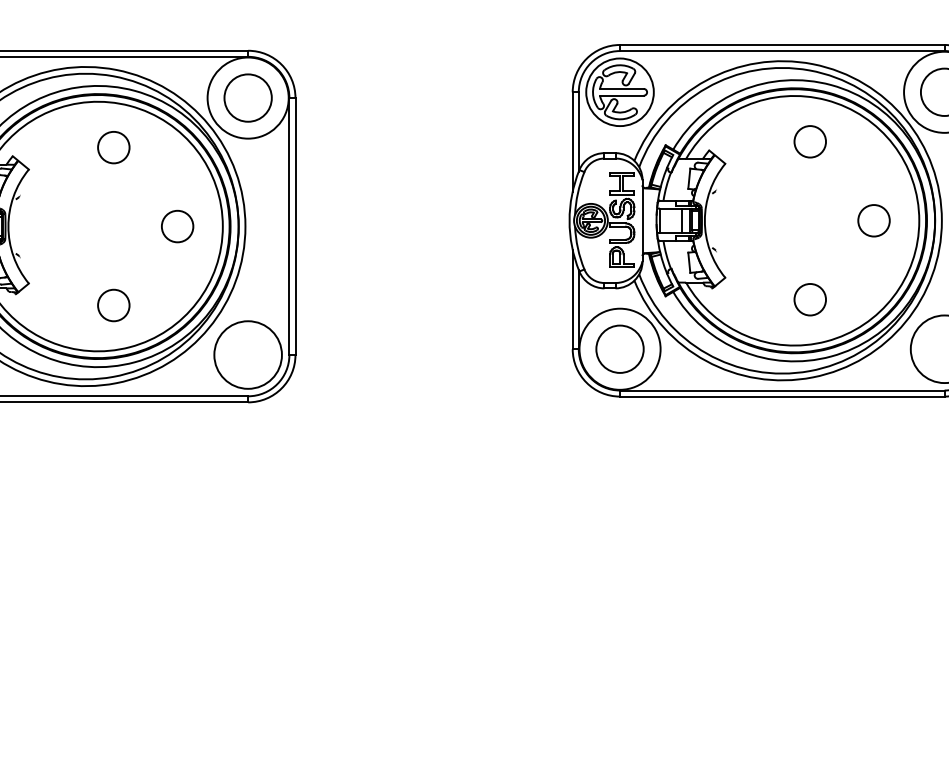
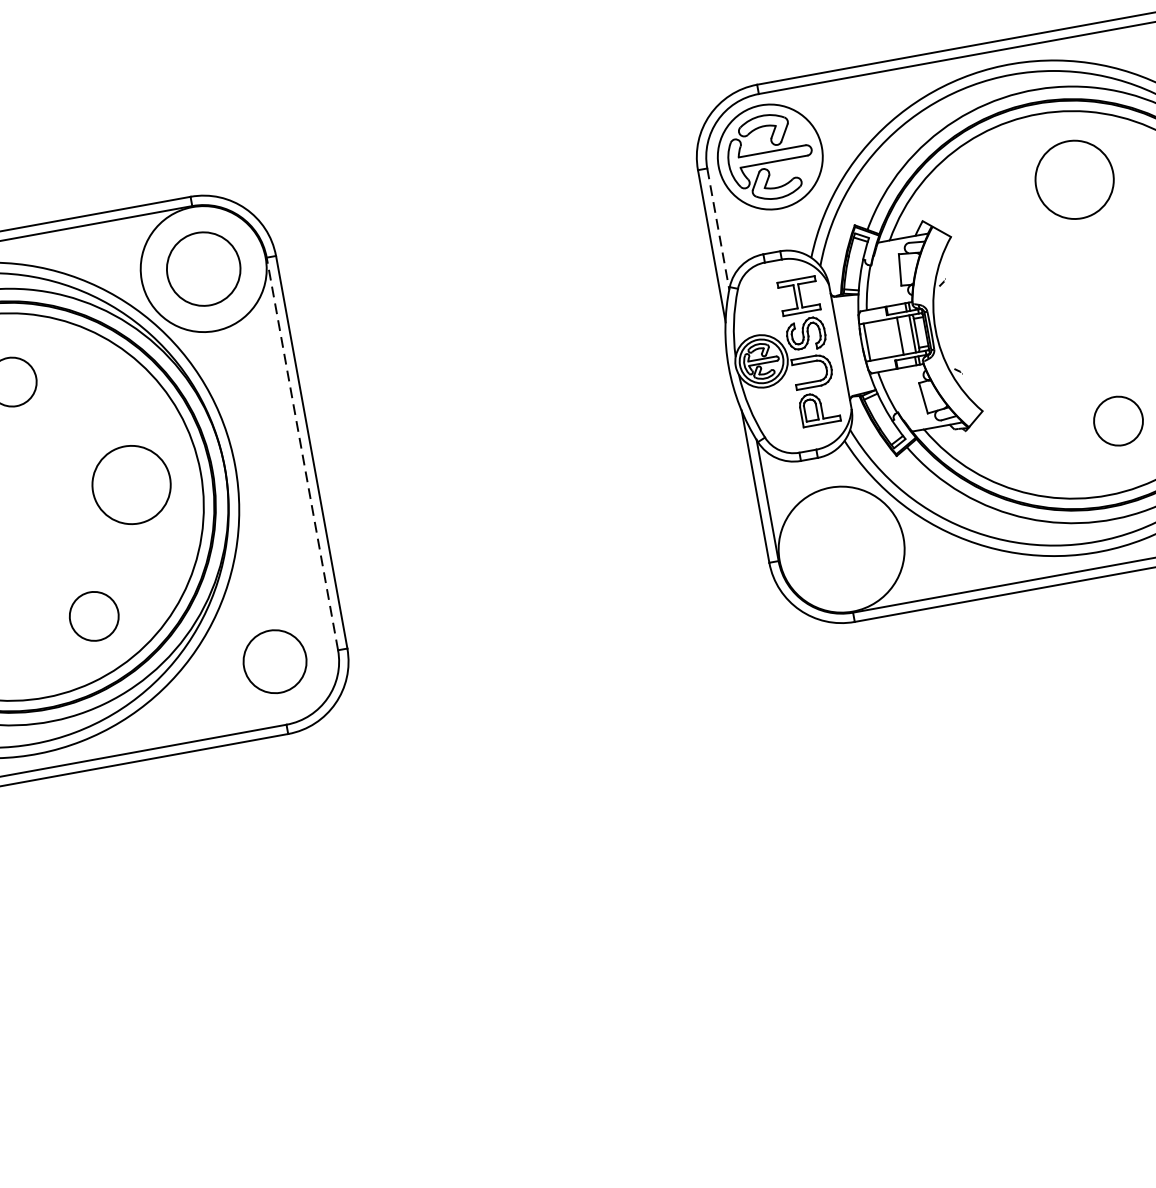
line: (578, 132) -> (717, 229), solid -> dashed
circle: (810, 141) -> (1074, 179), size x1.6
circle: (177, 226) -> (131, 484), size x1.6
line: (289, 226) -> (302, 453), solid -> dashed
circle: (113, 305) -> (93, 616), moved
circle: (619, 348) -> (840, 548), removed
circle: (247, 354) -> (273, 661), size x0.6

